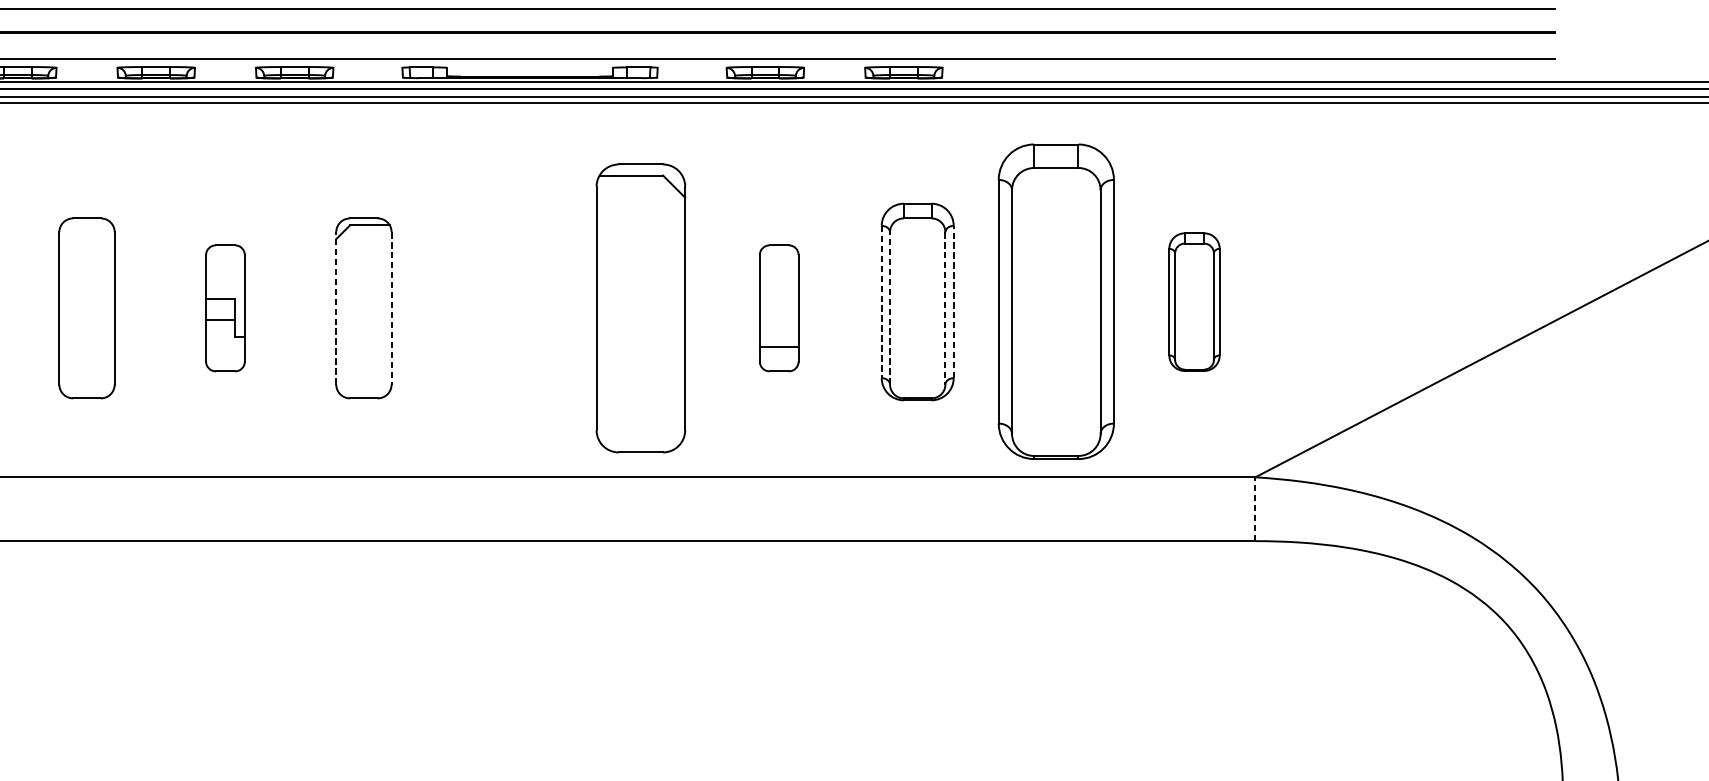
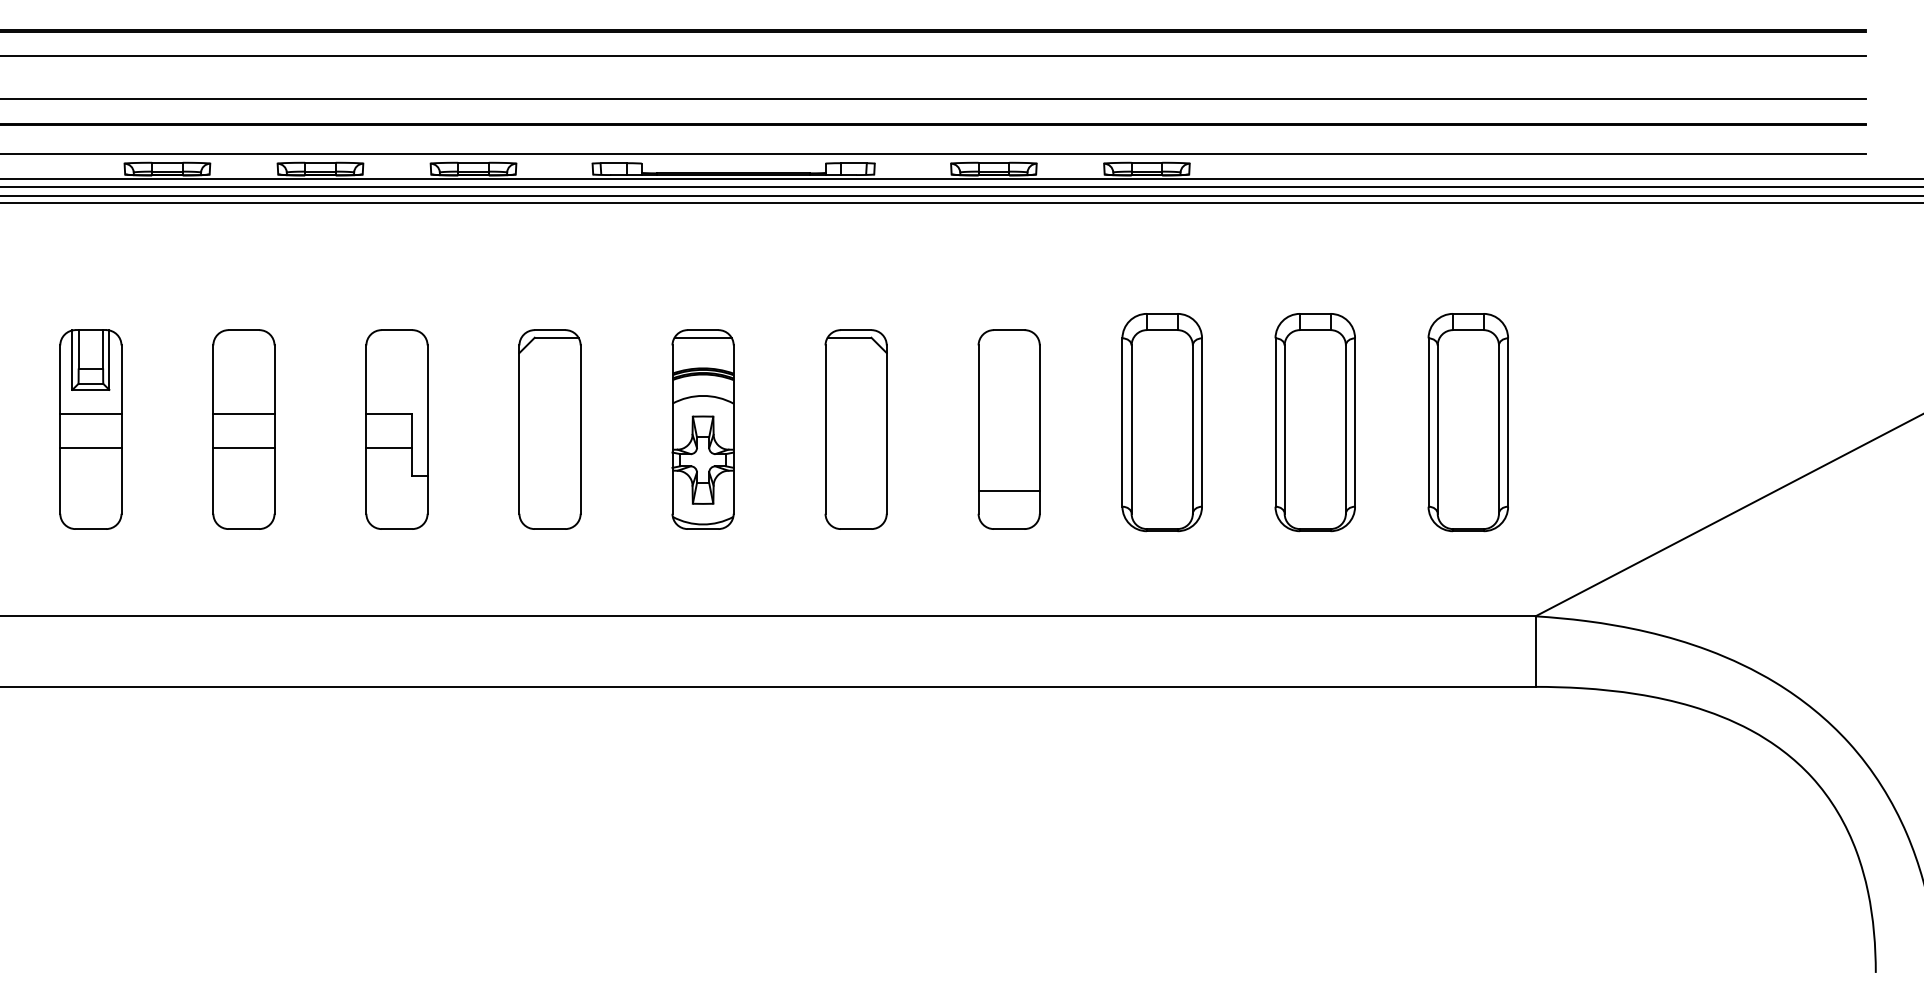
line: (86, 294) -> (243, 414), added
line: (954, 301) -> (1202, 422), dashed -> solid
part: (1055, 301) -> (1314, 422), size x0.62
part: (1193, 301) -> (1467, 422), size x1.43
line: (881, 302) -> (1122, 423), dashed -> solid
part: (225, 308) -> (396, 429), size x1.43
line: (336, 308) -> (519, 429), dashed -> solid
part: (501, 308) -> (702, 429), added
part: (640, 308) -> (855, 429), size x0.62
part: (778, 308) -> (1008, 429), size x1.43
line: (889, 308) -> (1131, 429), dashed -> solid
line: (391, 309) -> (580, 430), dashed -> solid
line: (945, 309) -> (1192, 430), dashed -> solid
line: (86, 324) -> (243, 447), added
line: (1255, 509) -> (1535, 651), dashed -> solid

